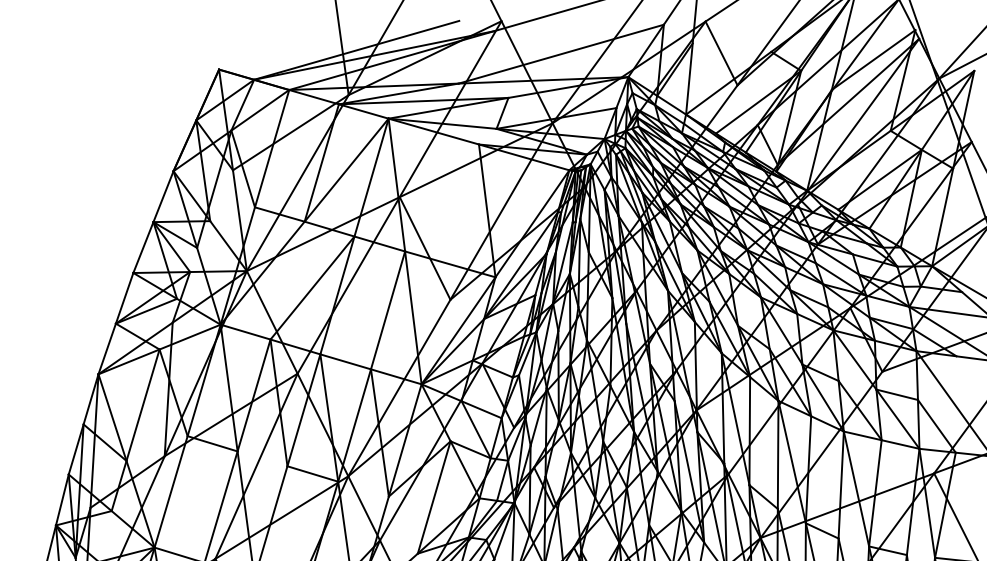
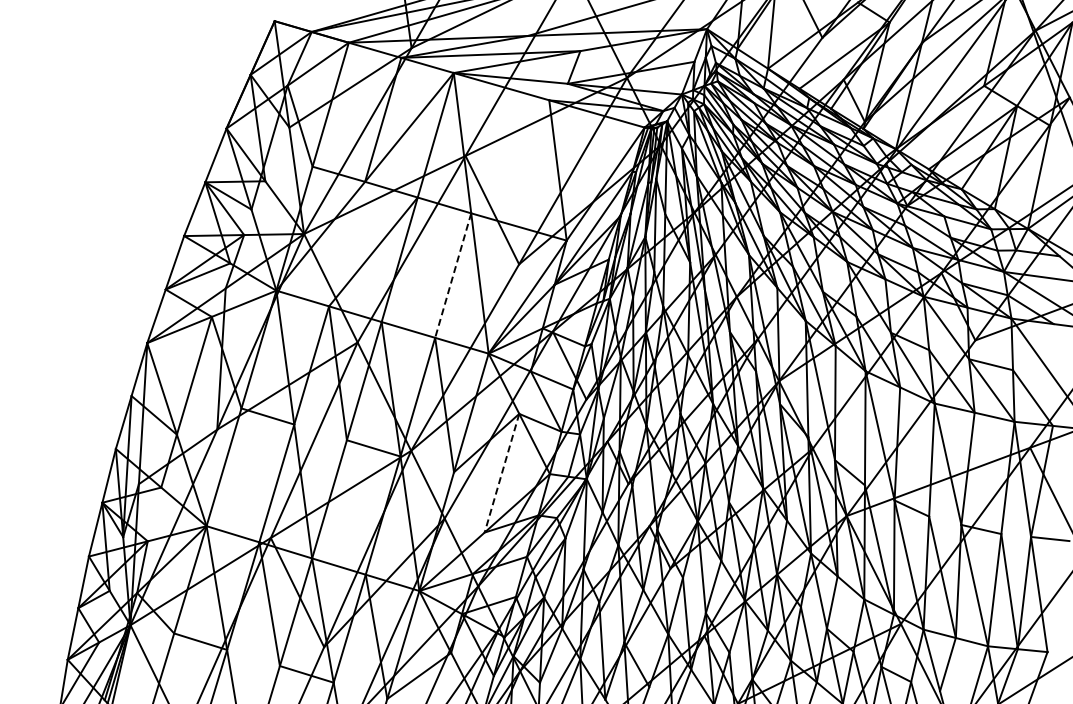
line: (388, 310) -> (453, 275), solid -> dashed
line: (433, 497) -> (501, 473), solid -> dashed

